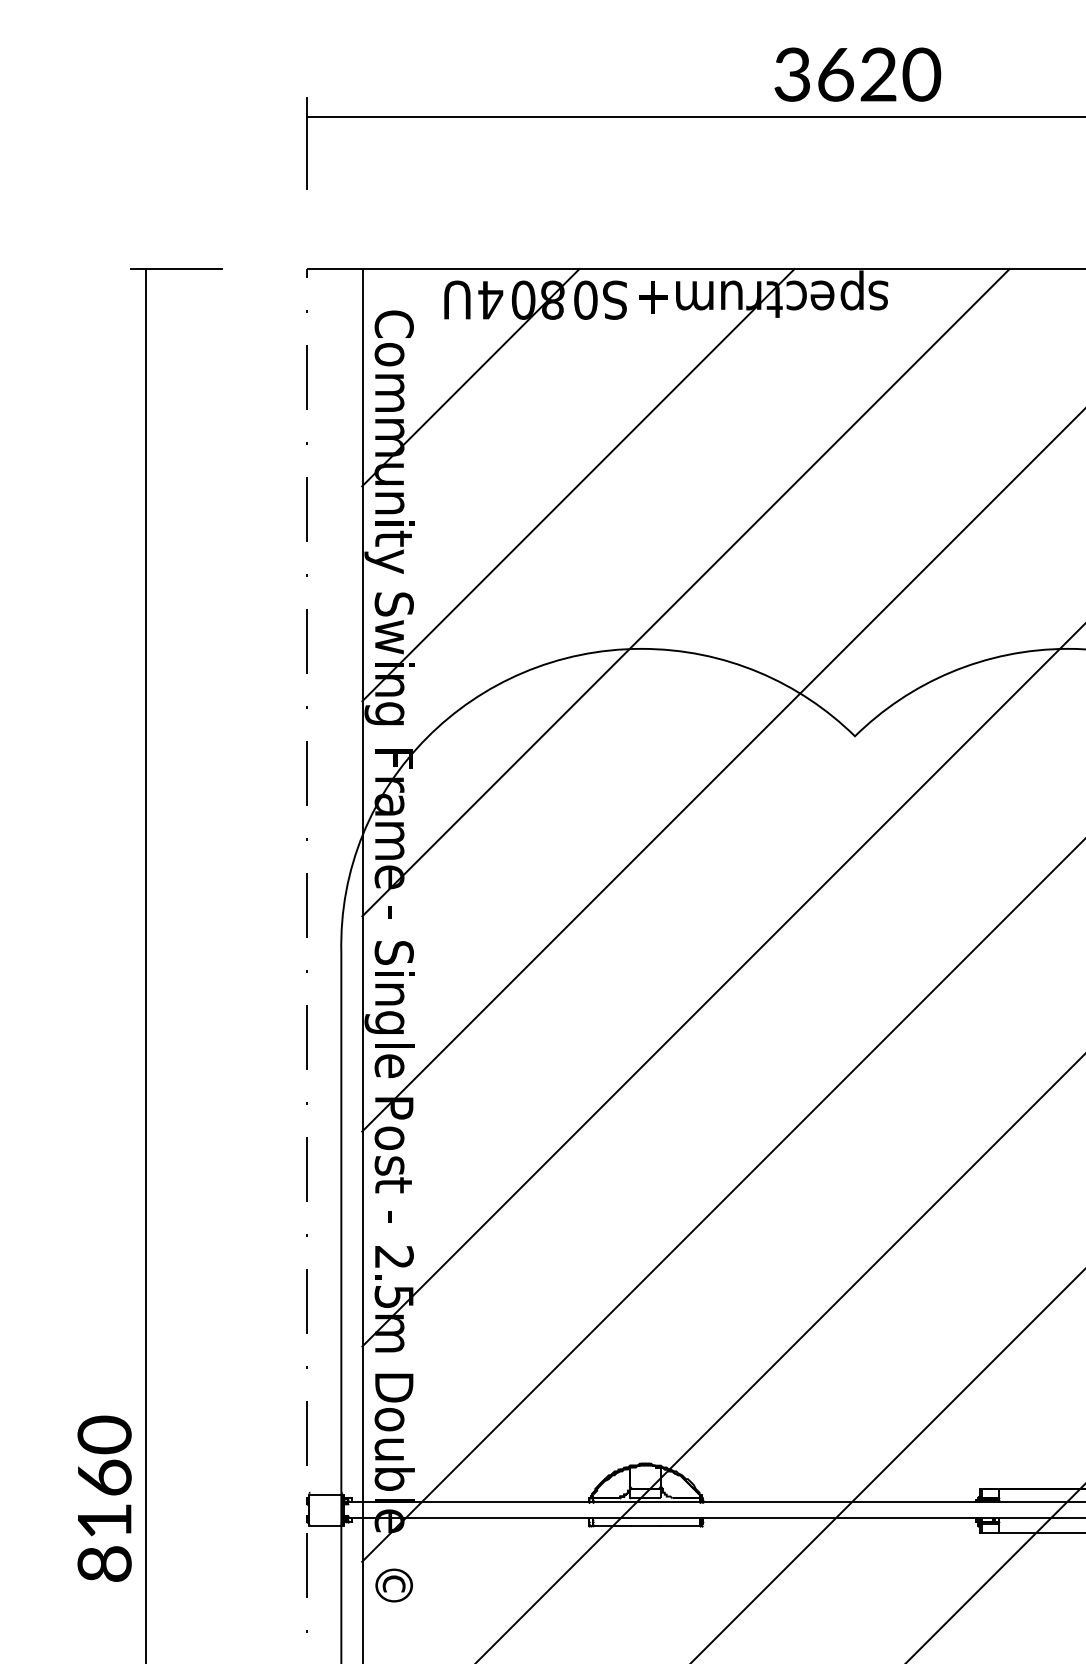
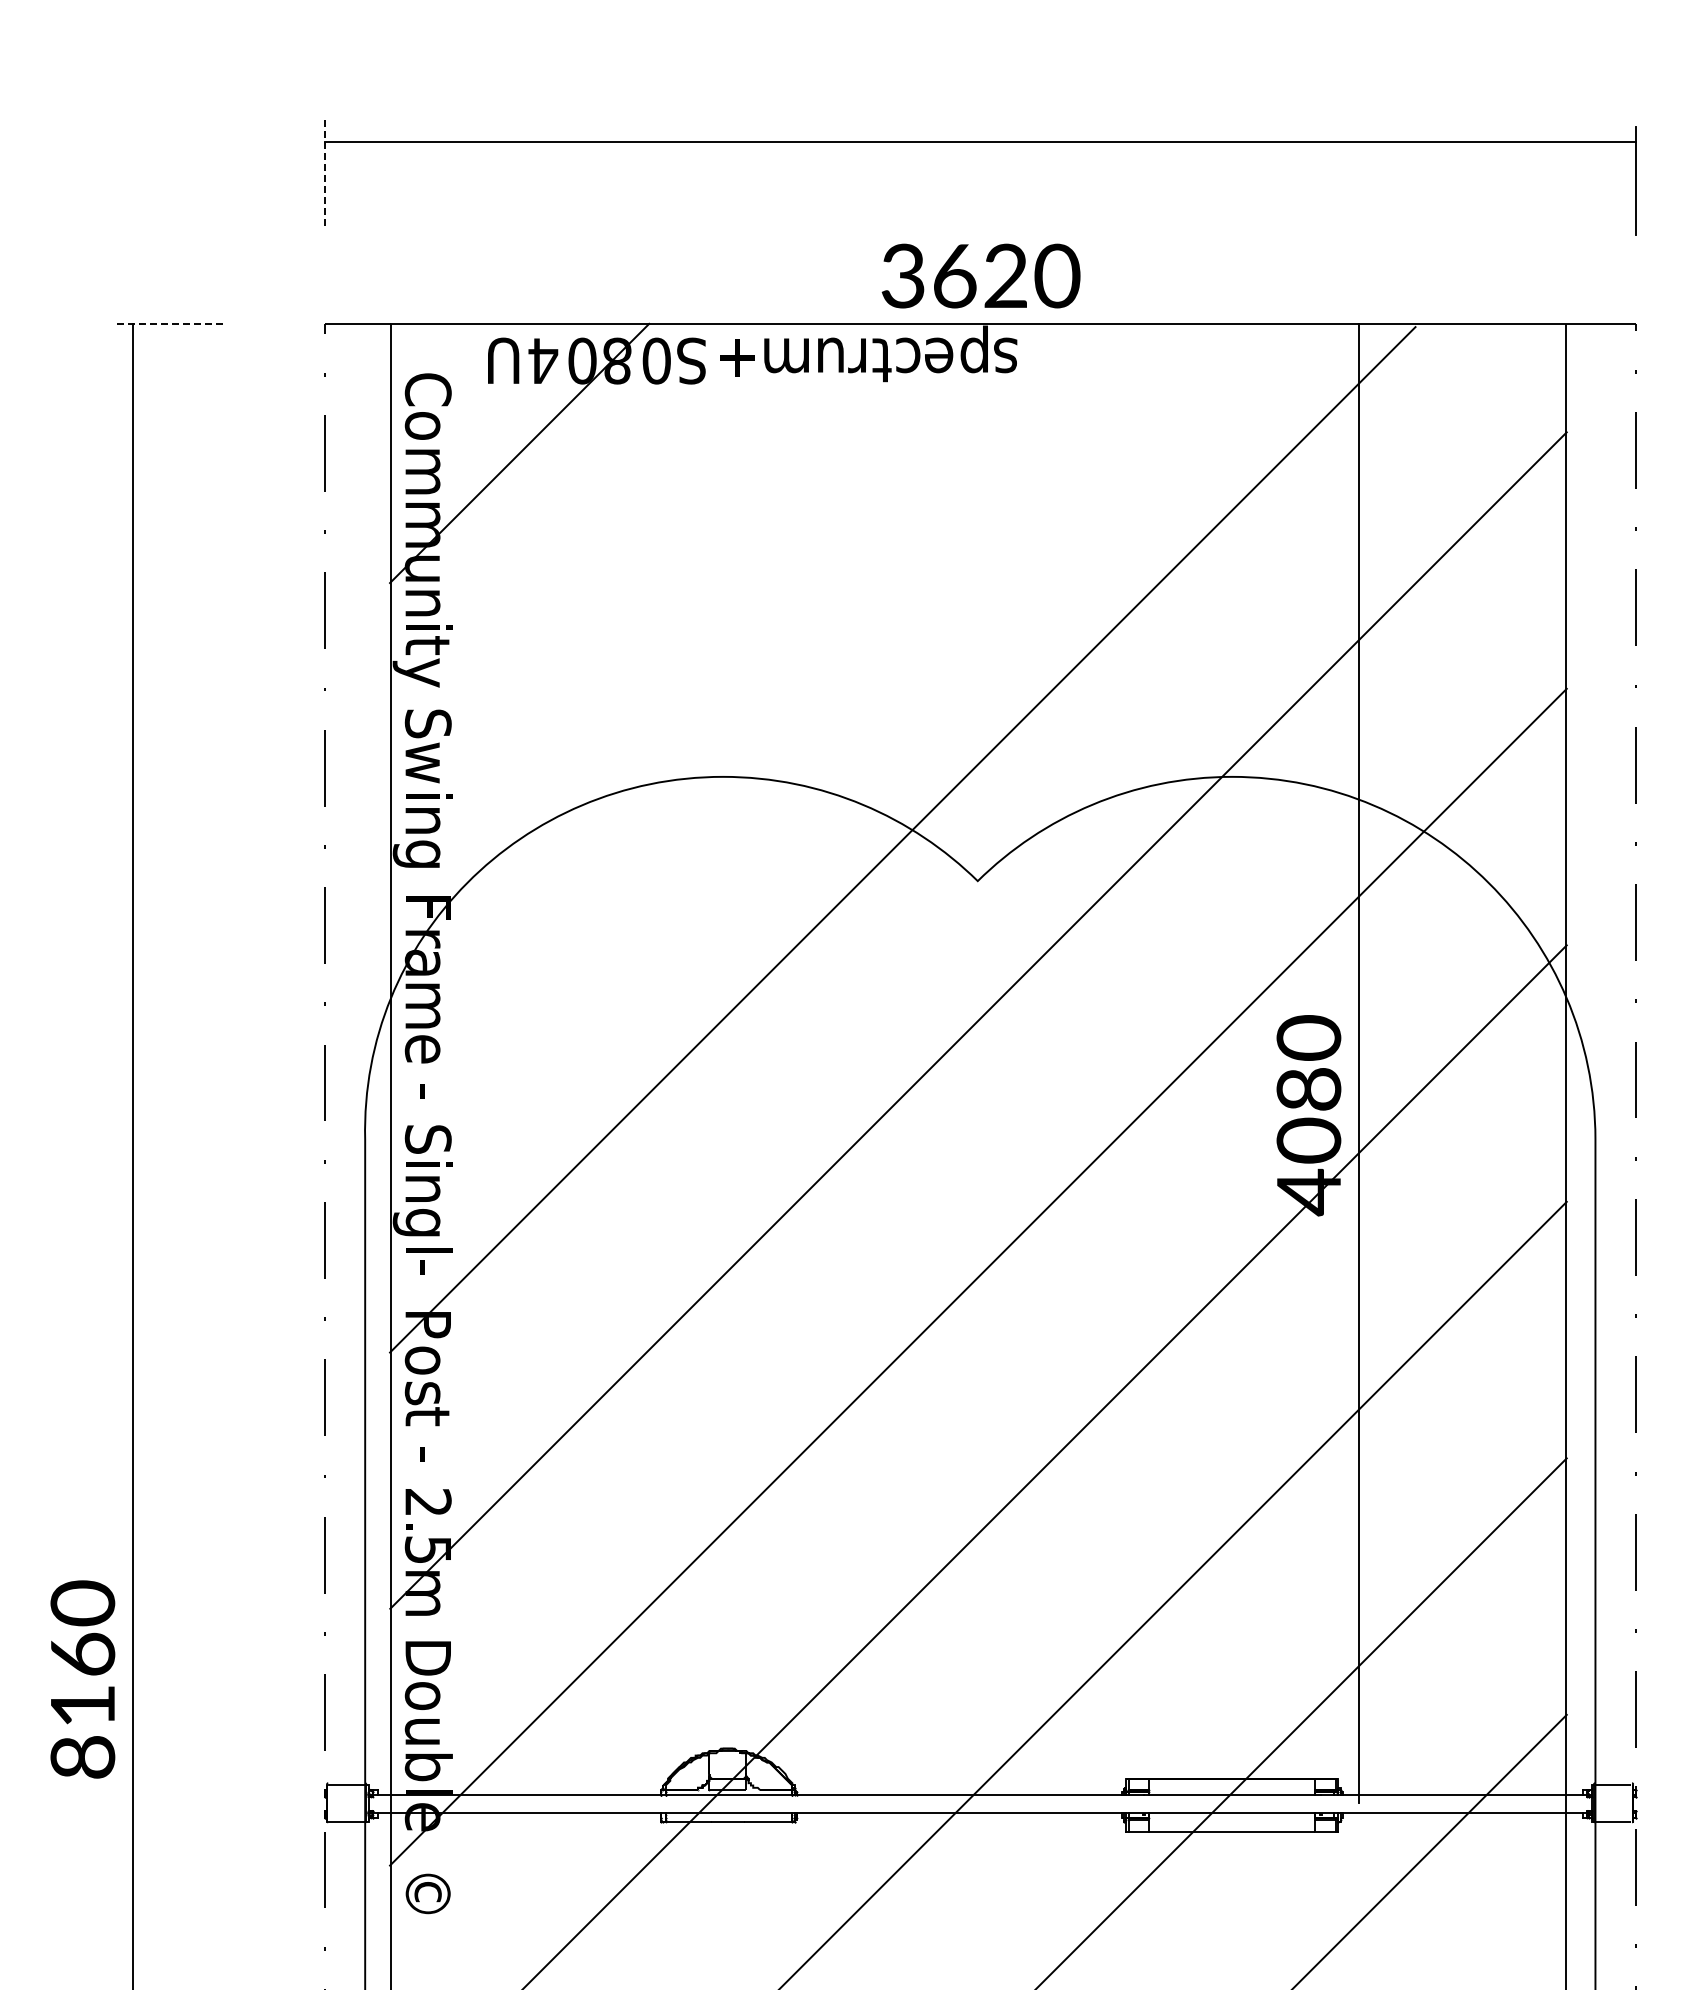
text: (857, 74) -> (980, 275), moved
line: (307, 143) -> (324, 174), solid -> dashed
line: (176, 268) -> (168, 323), solid -> dashed
line: (578, 485) -> (647, 581), removed
line: (686, 592) -> (776, 709), removed
text: (389, 1066) -> (422, 1274), e -> -
text: (104, 1498) -> (82, 1679), moved

